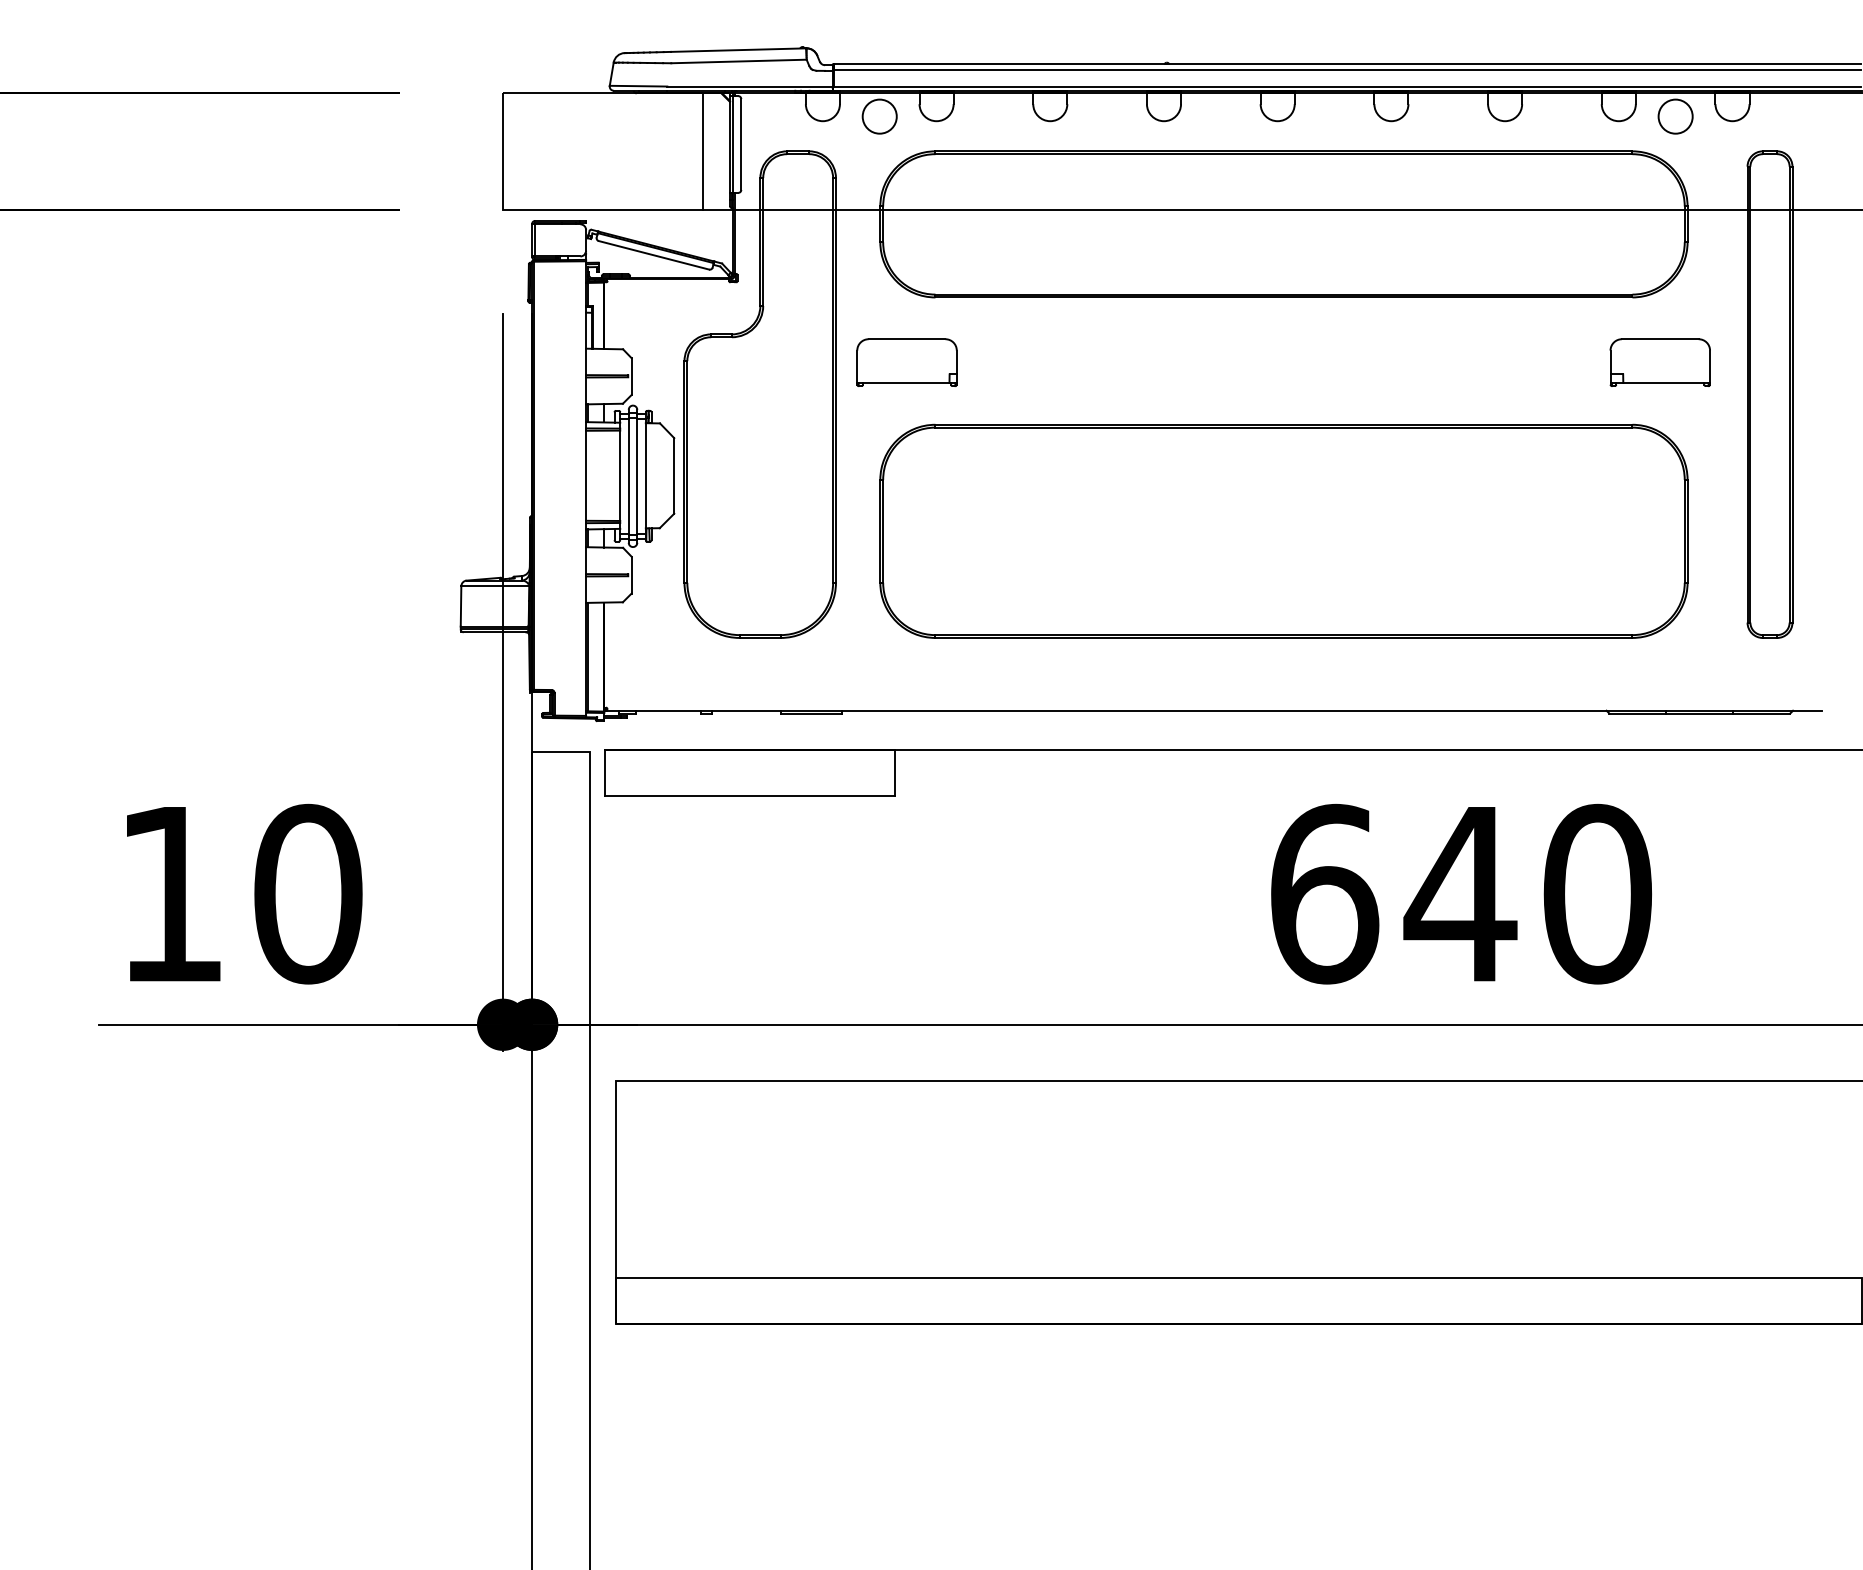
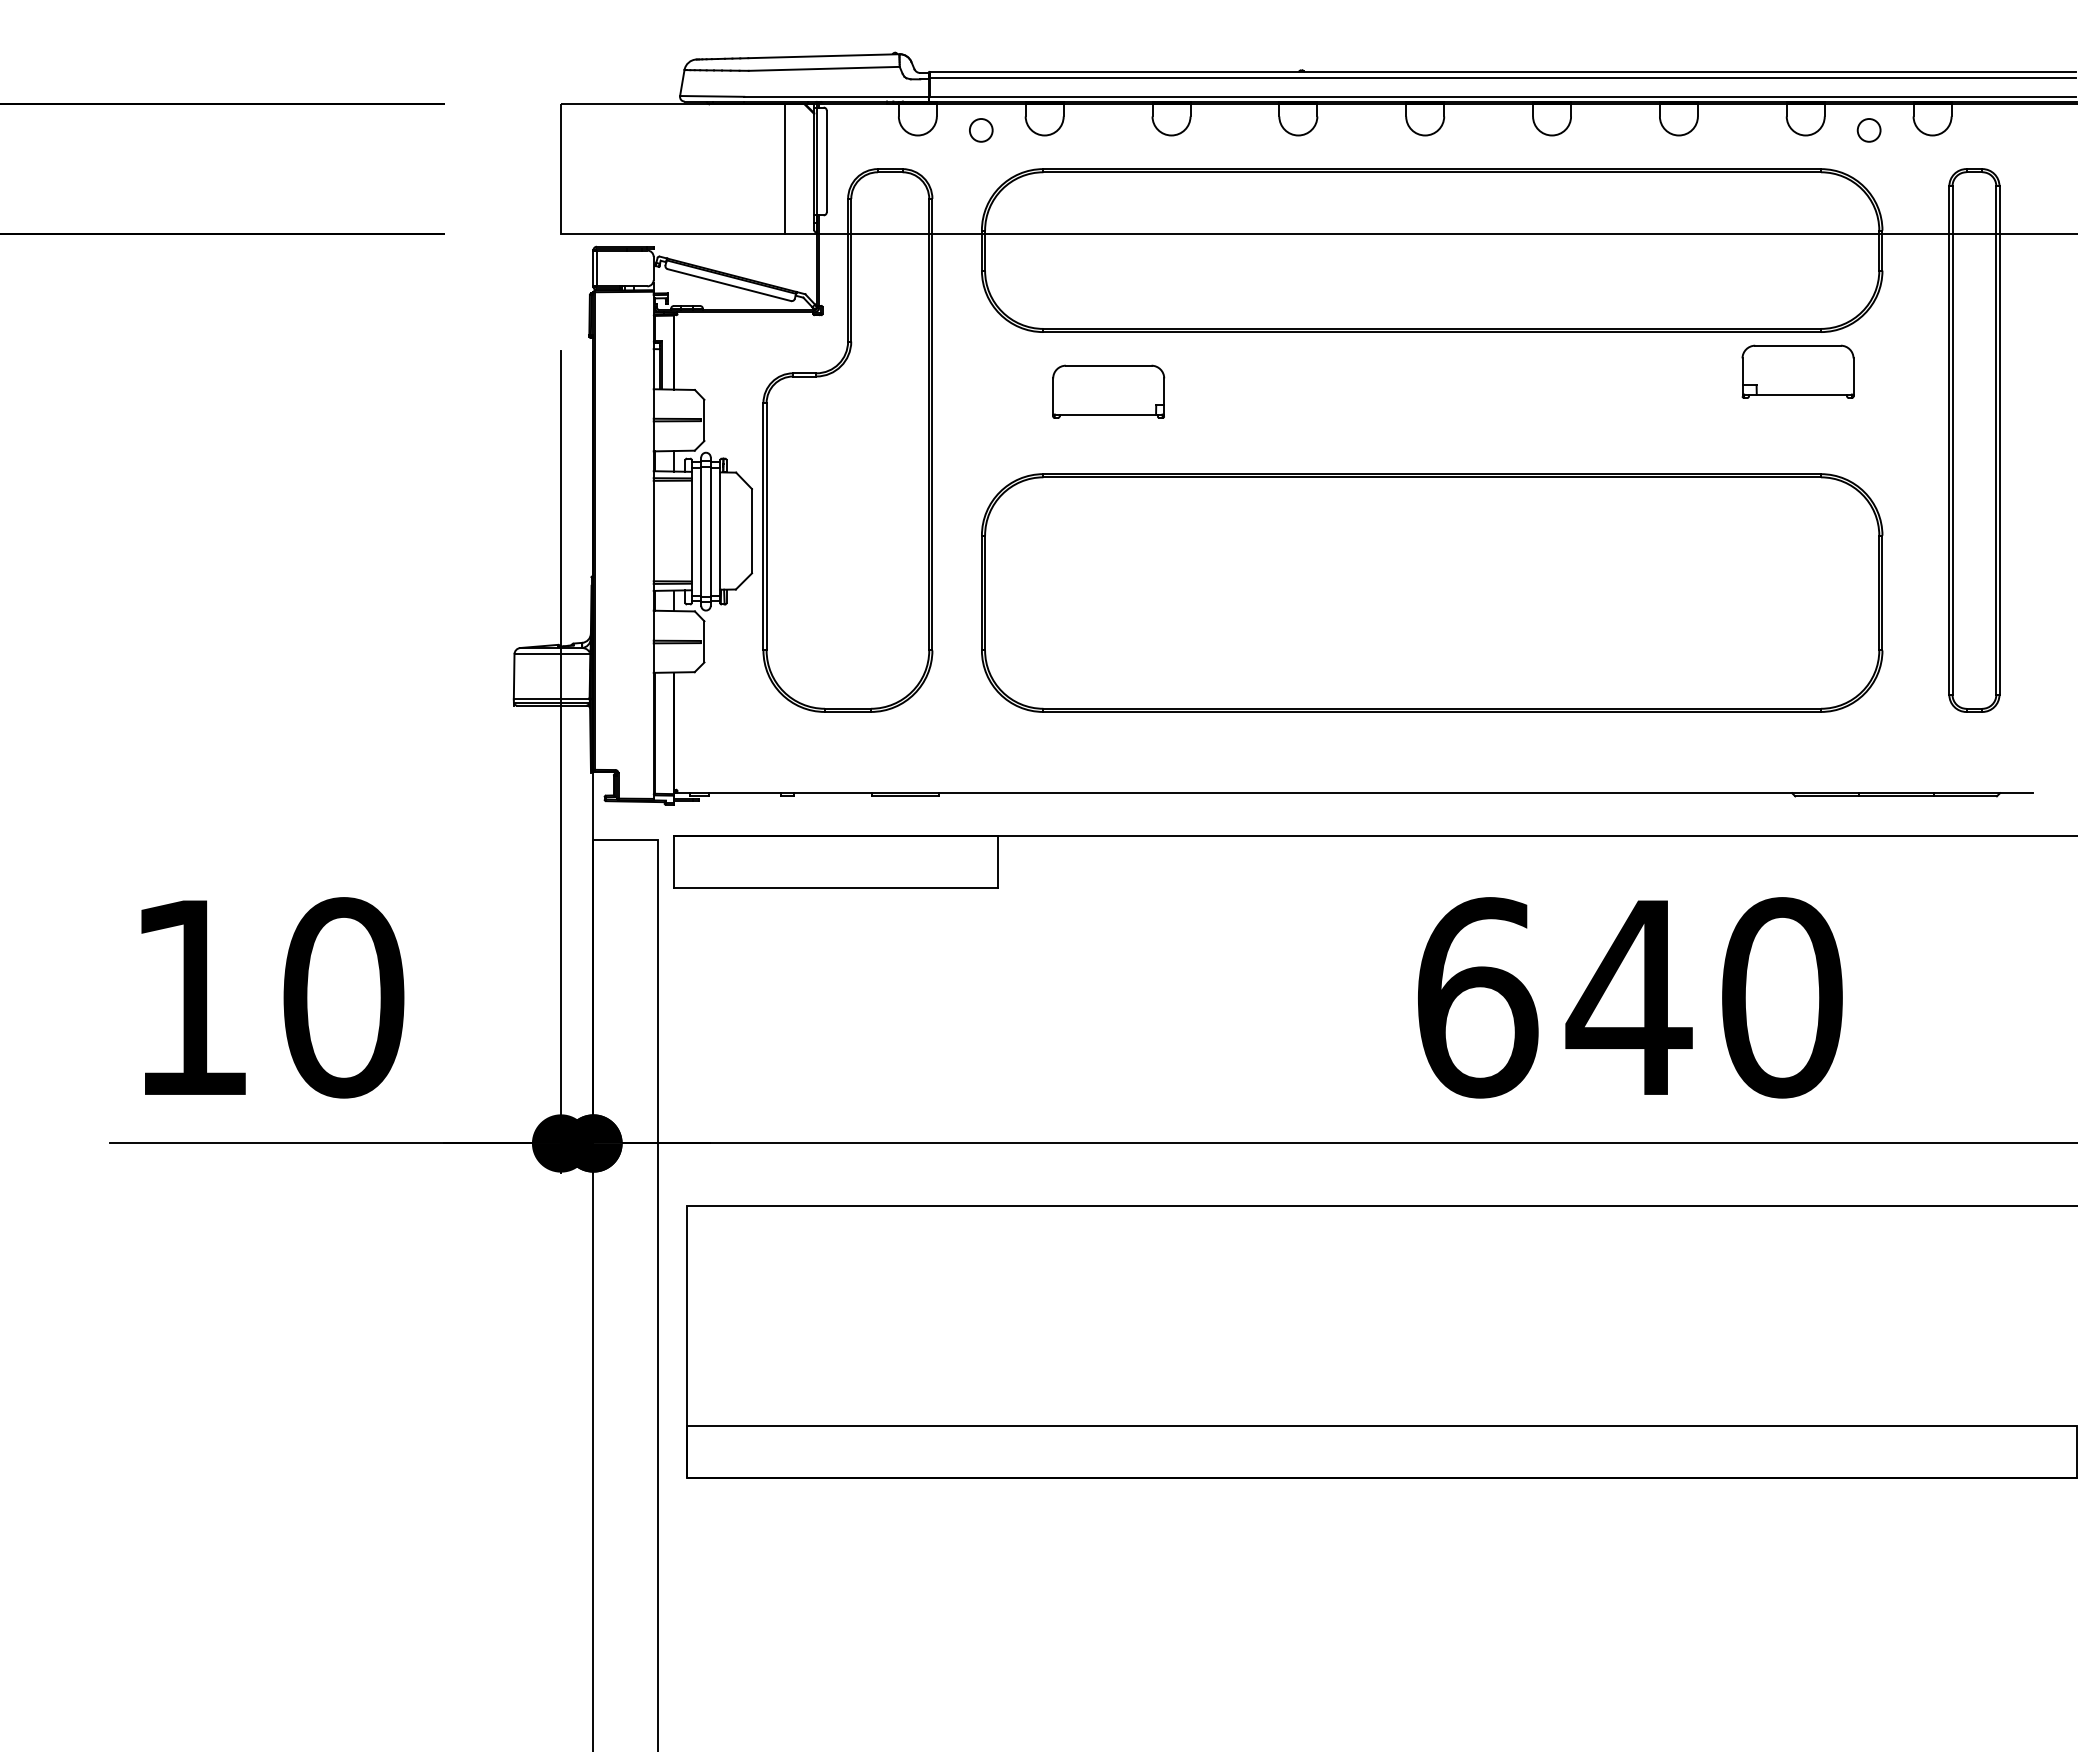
circle: (879, 116) -> (981, 130), size x0.6
circle: (1675, 116) -> (1869, 130), size x0.6
part: (906, 362) -> (1108, 391), moved
part: (1659, 362) -> (1797, 371), moved

